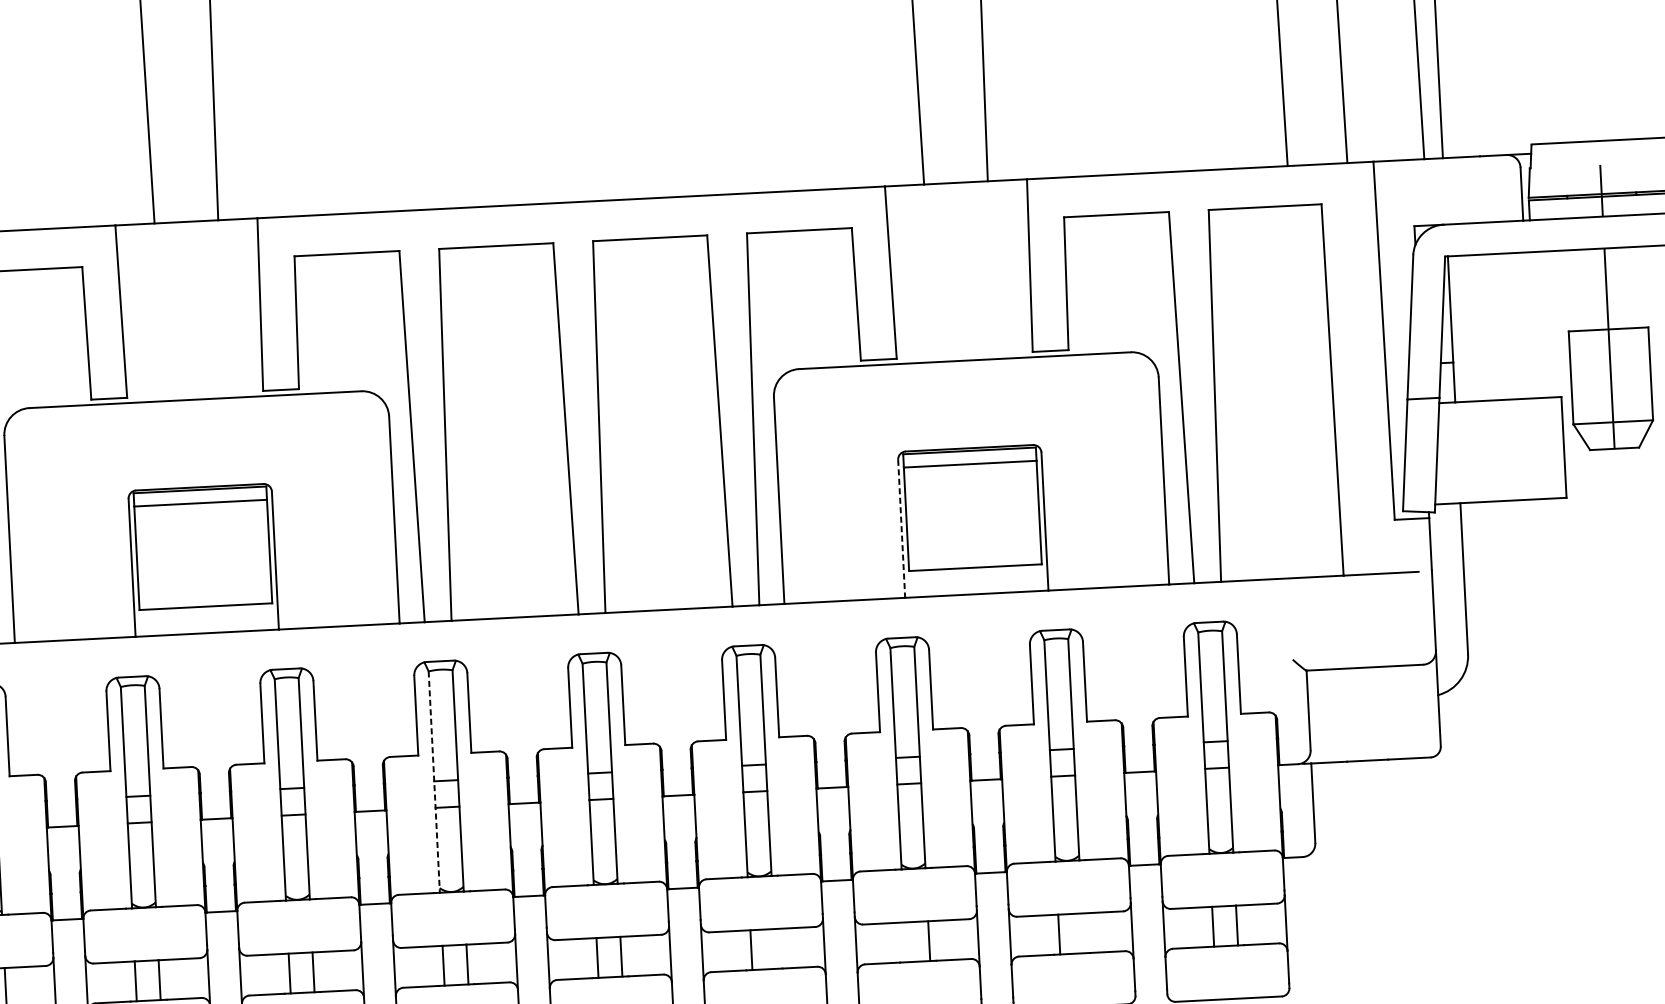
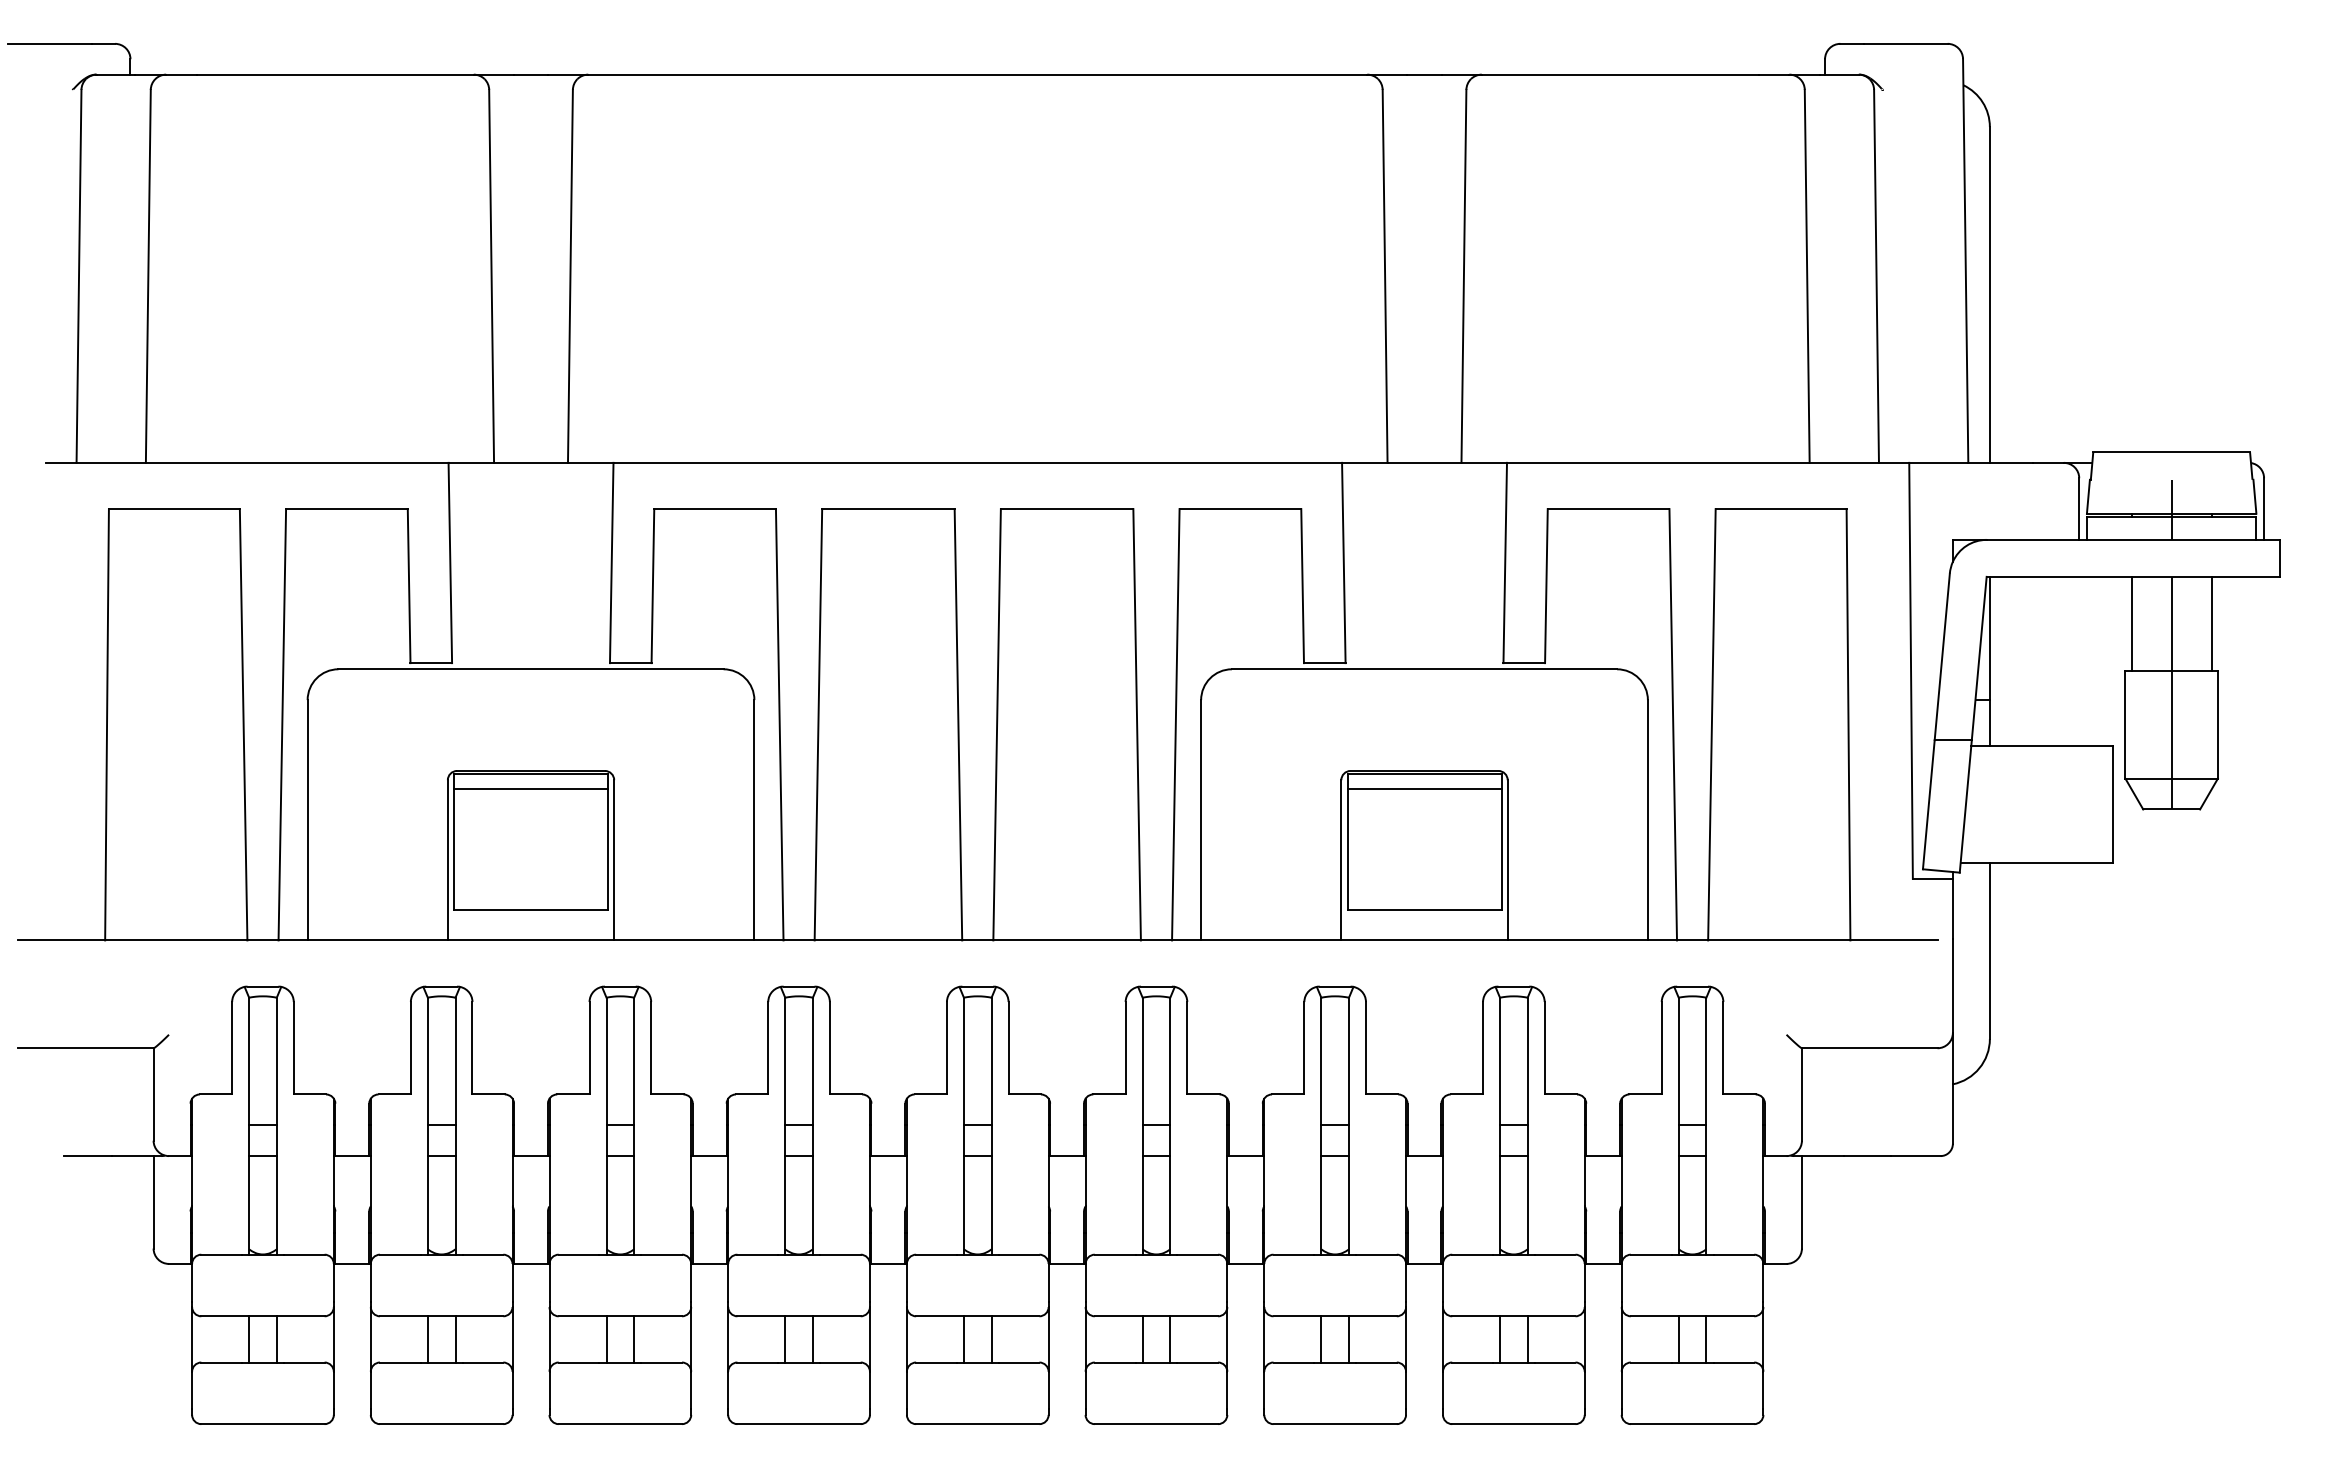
line: (1640, 286) -> (2211, 623), added
line: (1571, 290) -> (2131, 623), added
line: (901, 529) -> (1341, 860), dashed -> solid
line: (434, 782) -> (785, 1126), dashed -> solid
line: (1082, 933) -> (1527, 1339), added
line: (905, 942) -> (1321, 1339), added
line: (775, 949) -> (1170, 1339), added

